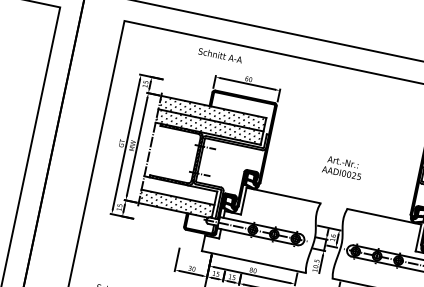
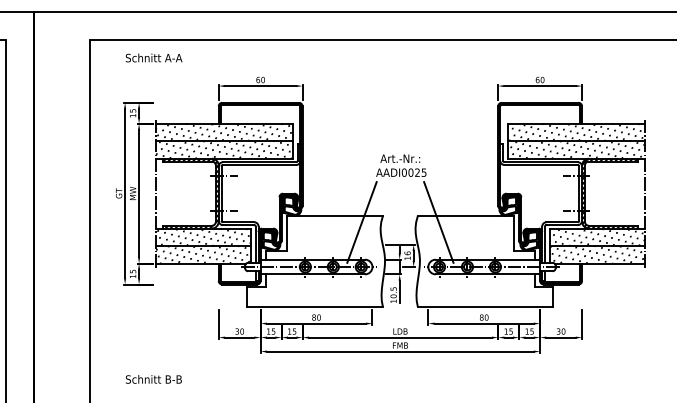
text: (220, 55) -> (153, 57), moved
hatch: (179, 190) -> (203, 237), added
line: (303, 204) -> (361, 222), added
line: (362, 217) -> (438, 222), added

